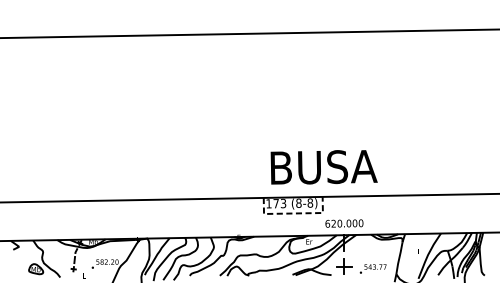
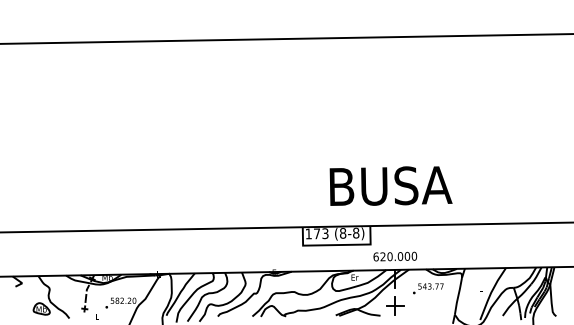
text: (323, 166) -> (390, 185), moved
line: (293, 213) -> (336, 245), dashed -> solid
text: (373, 268) -> (428, 288), moved

